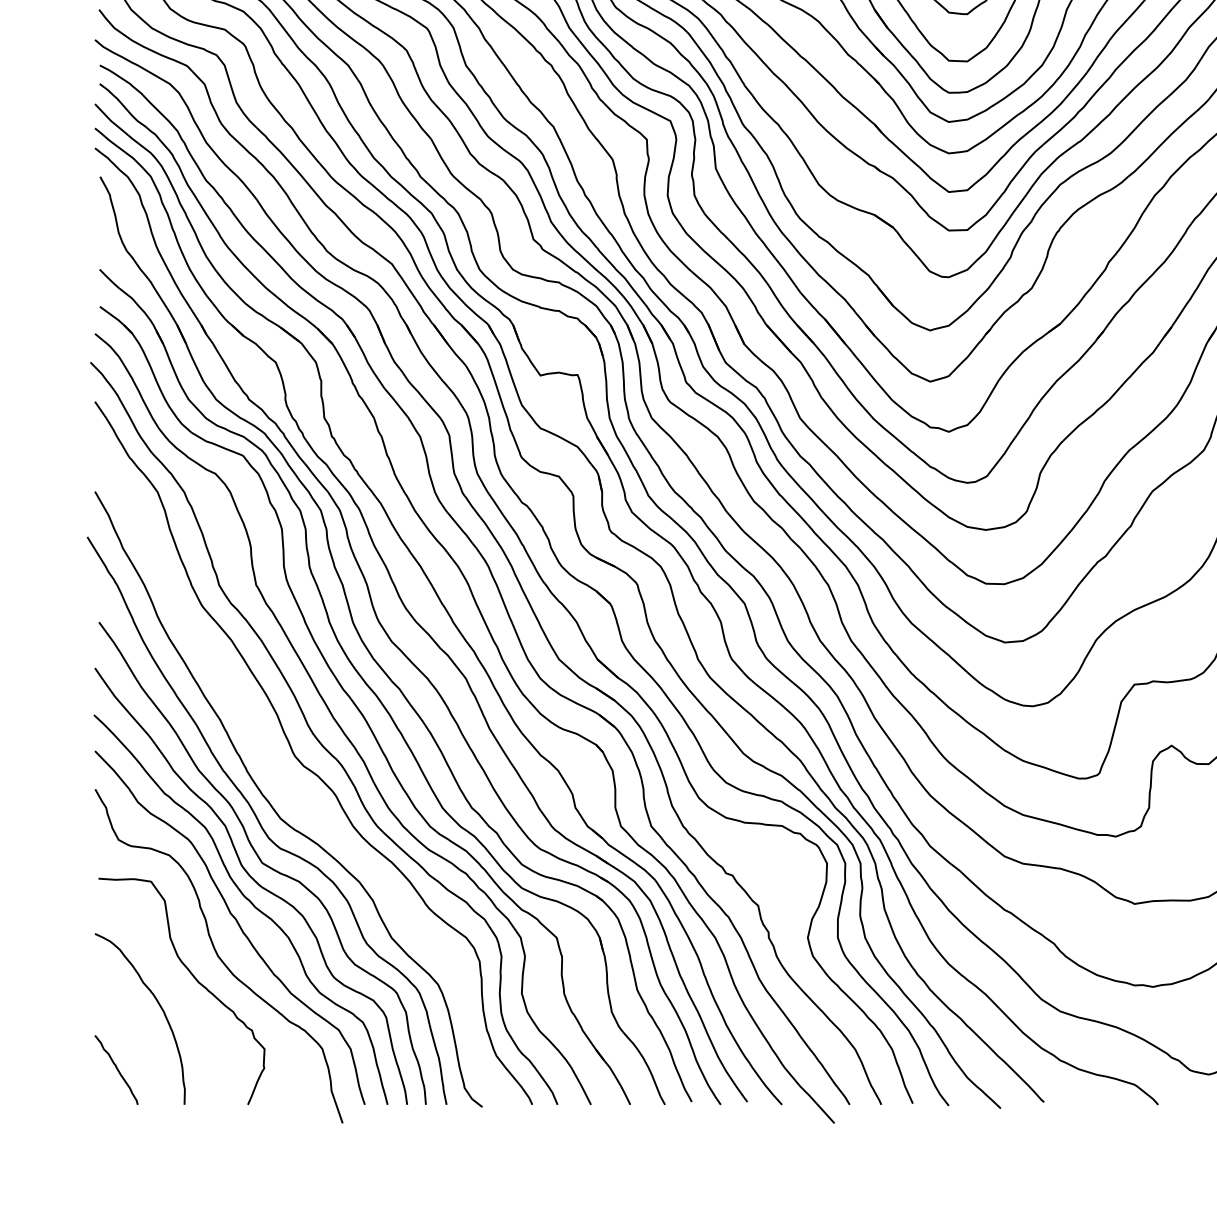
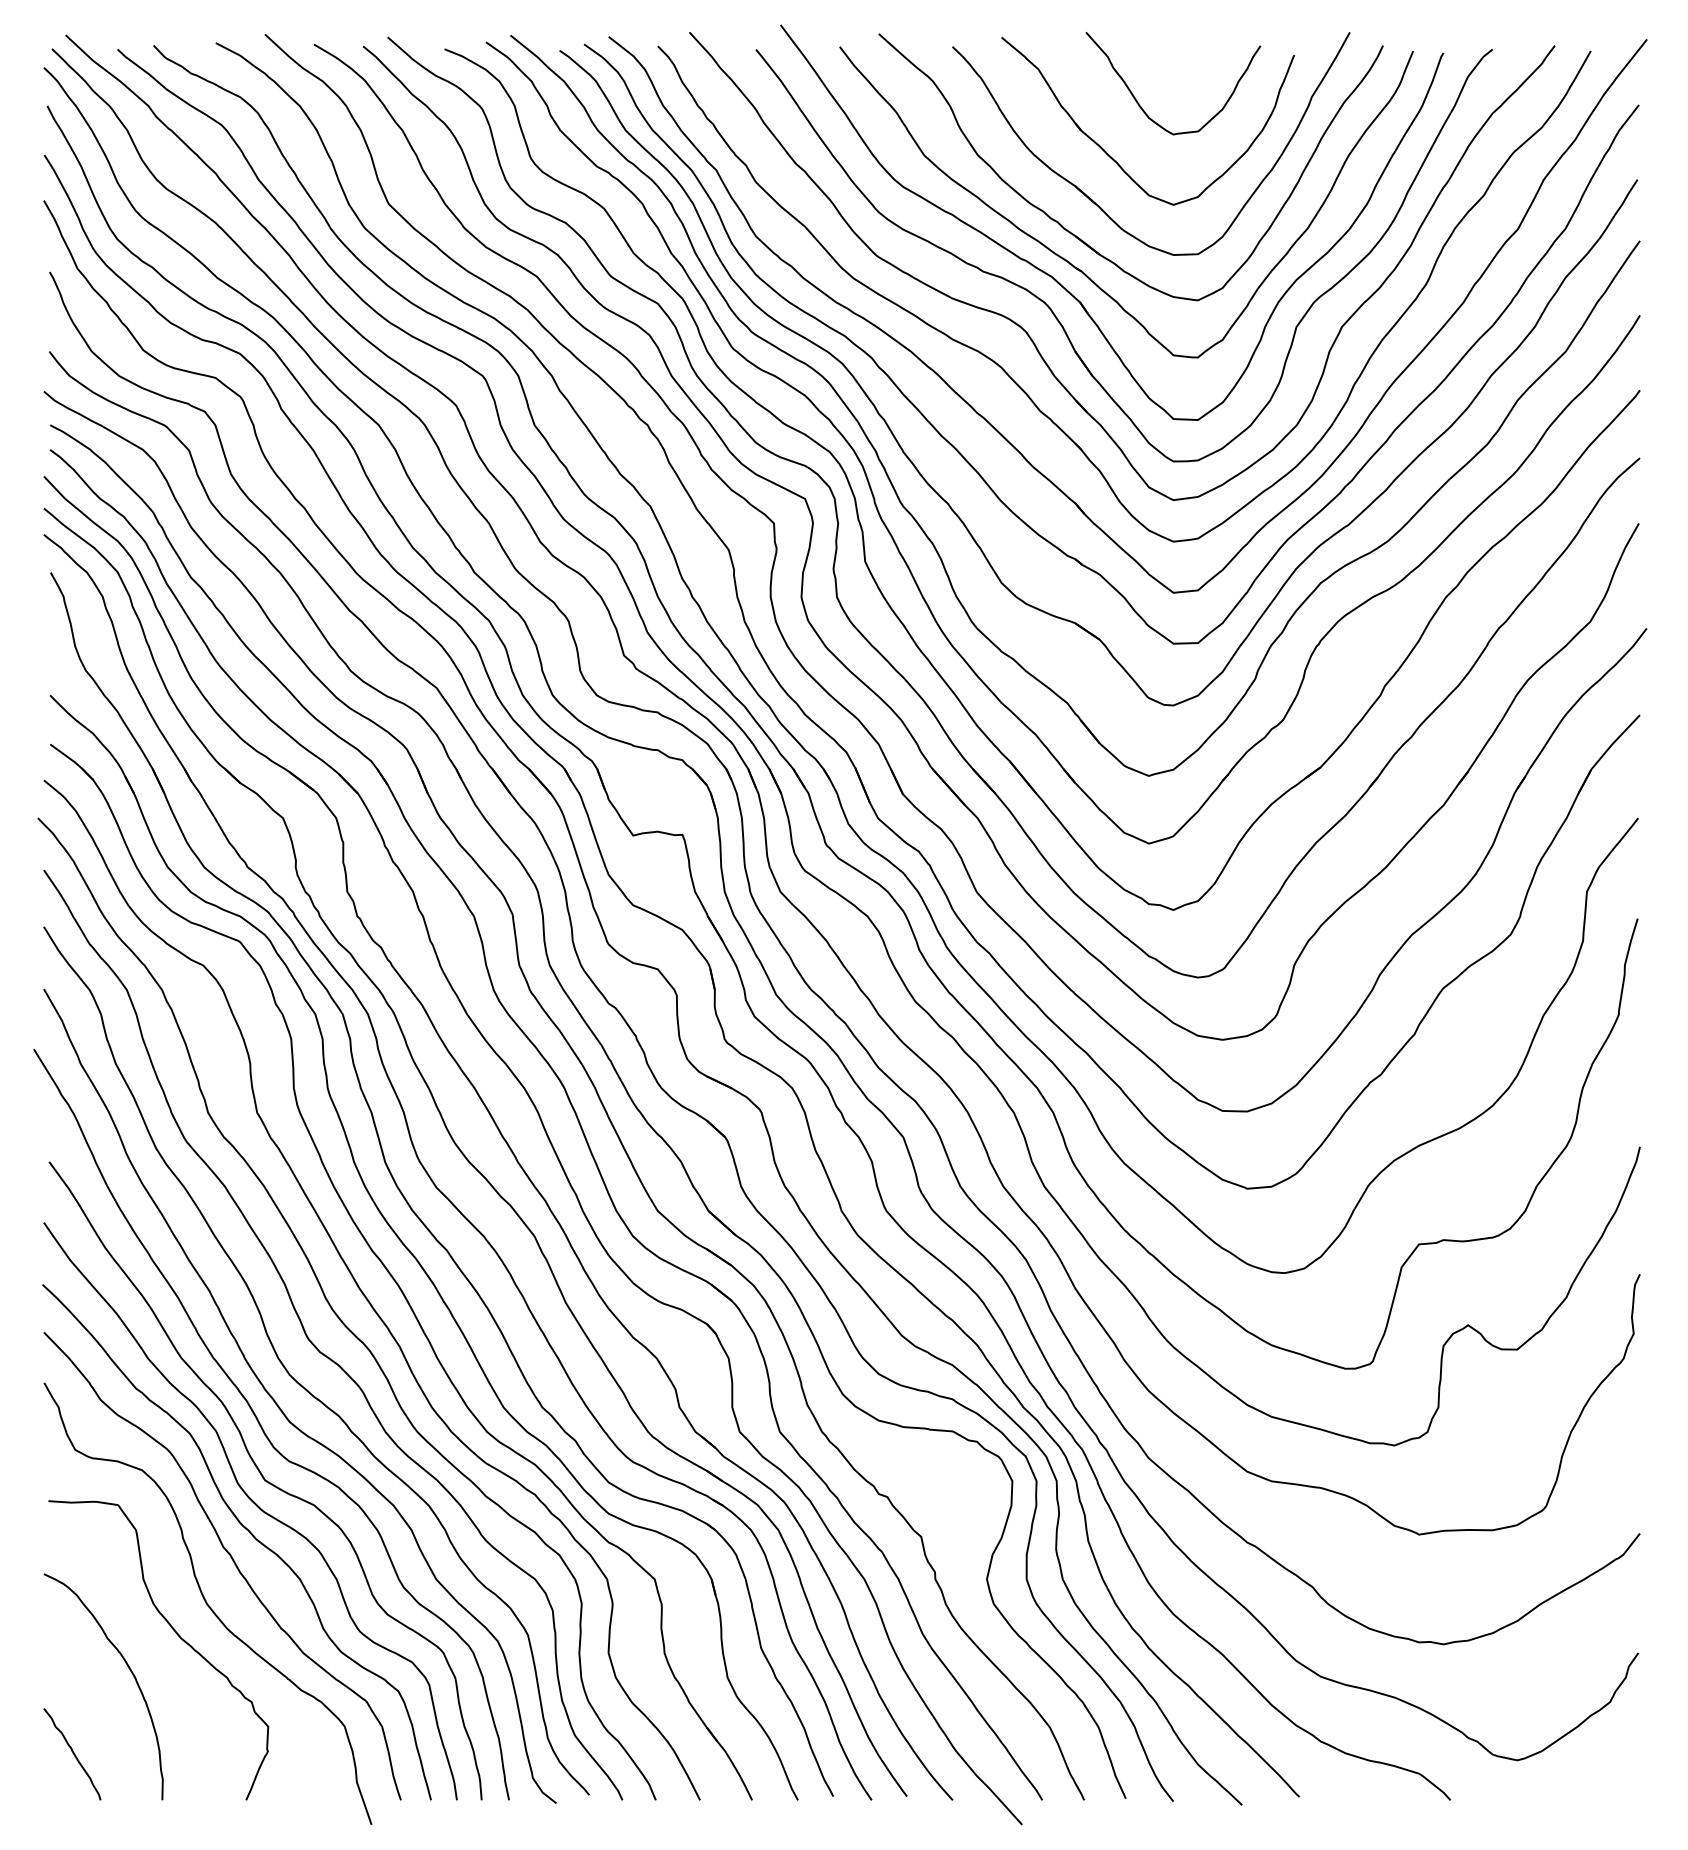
curve: (288, 788) -> (299, 1382), added

